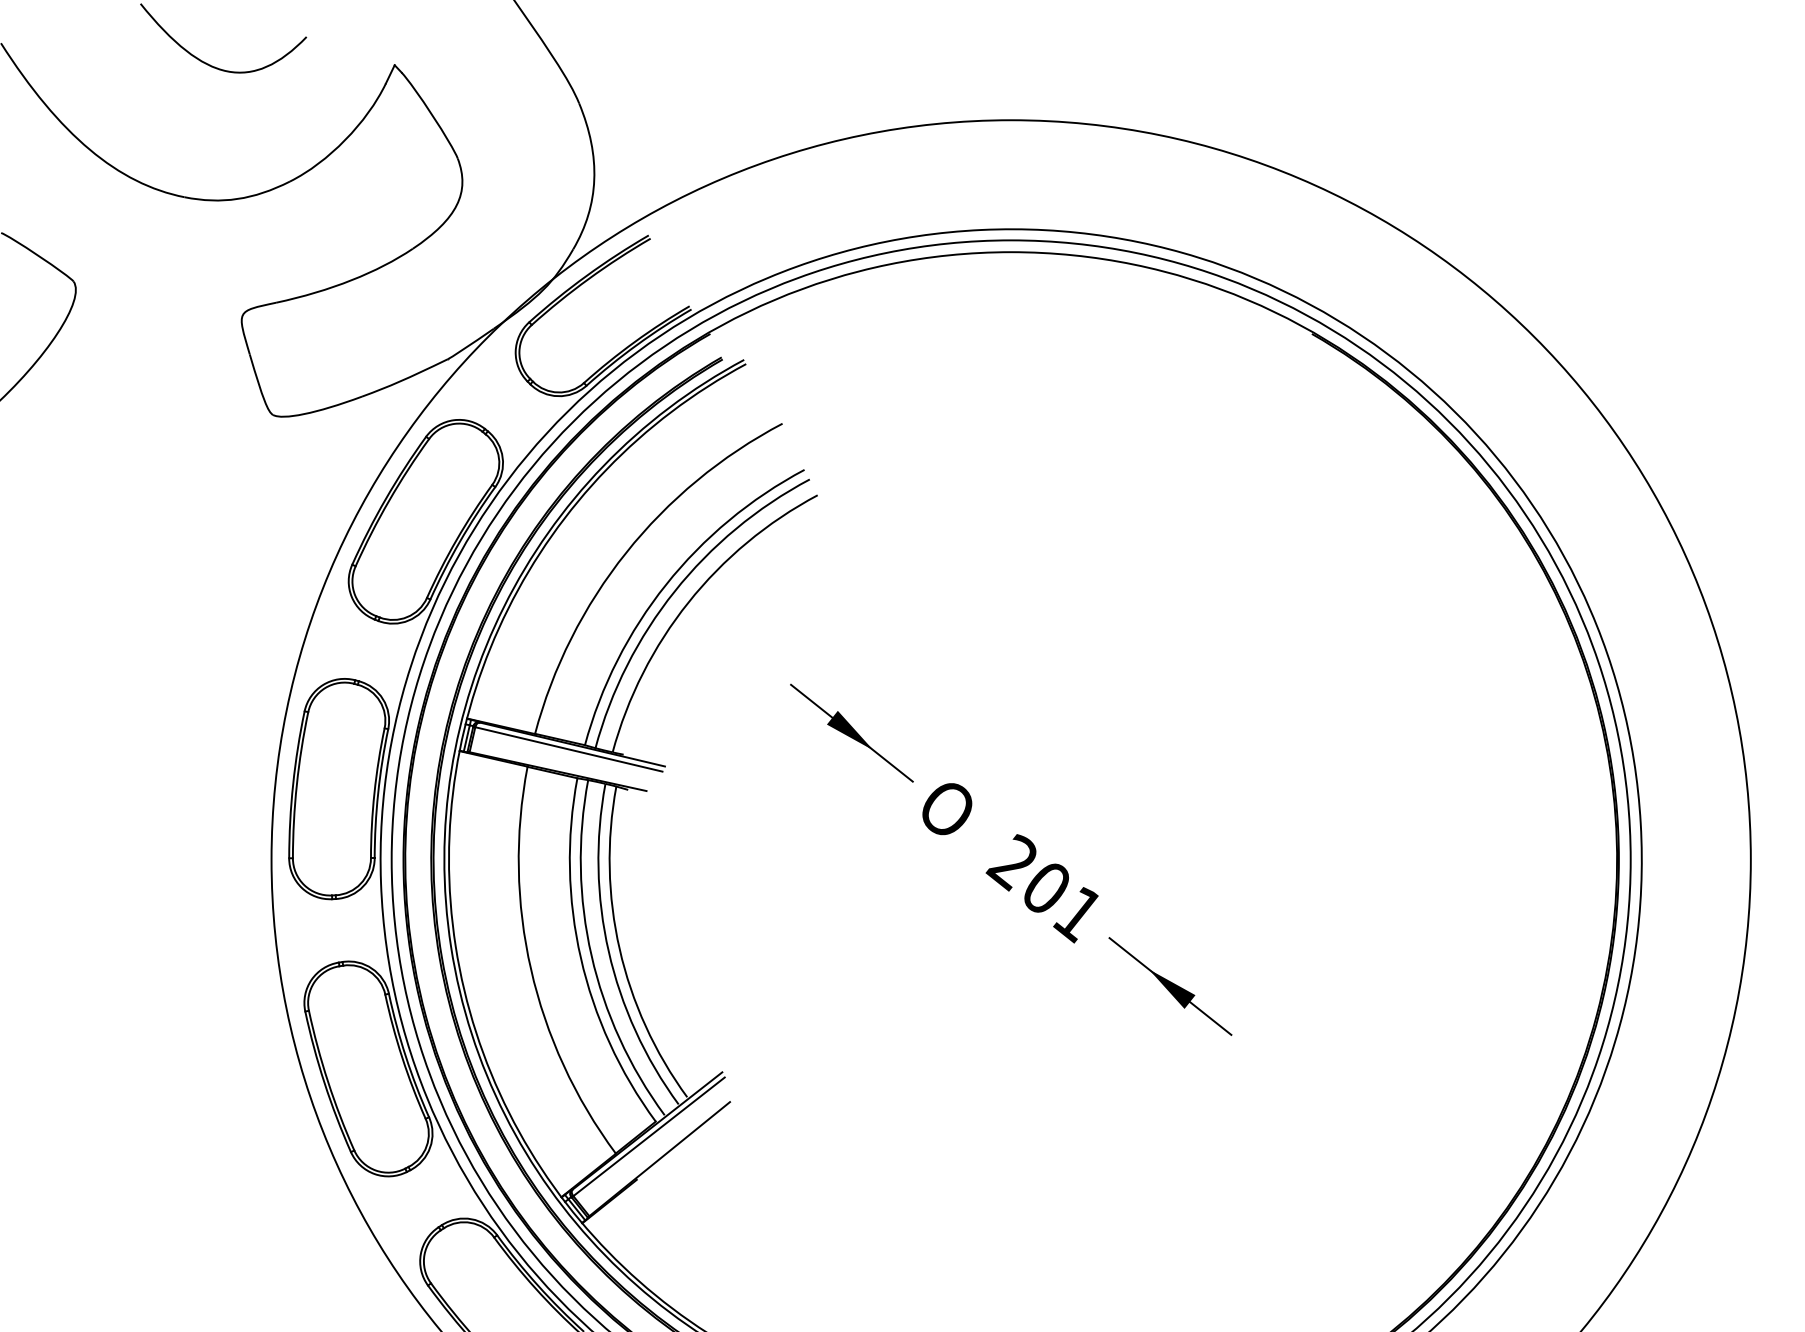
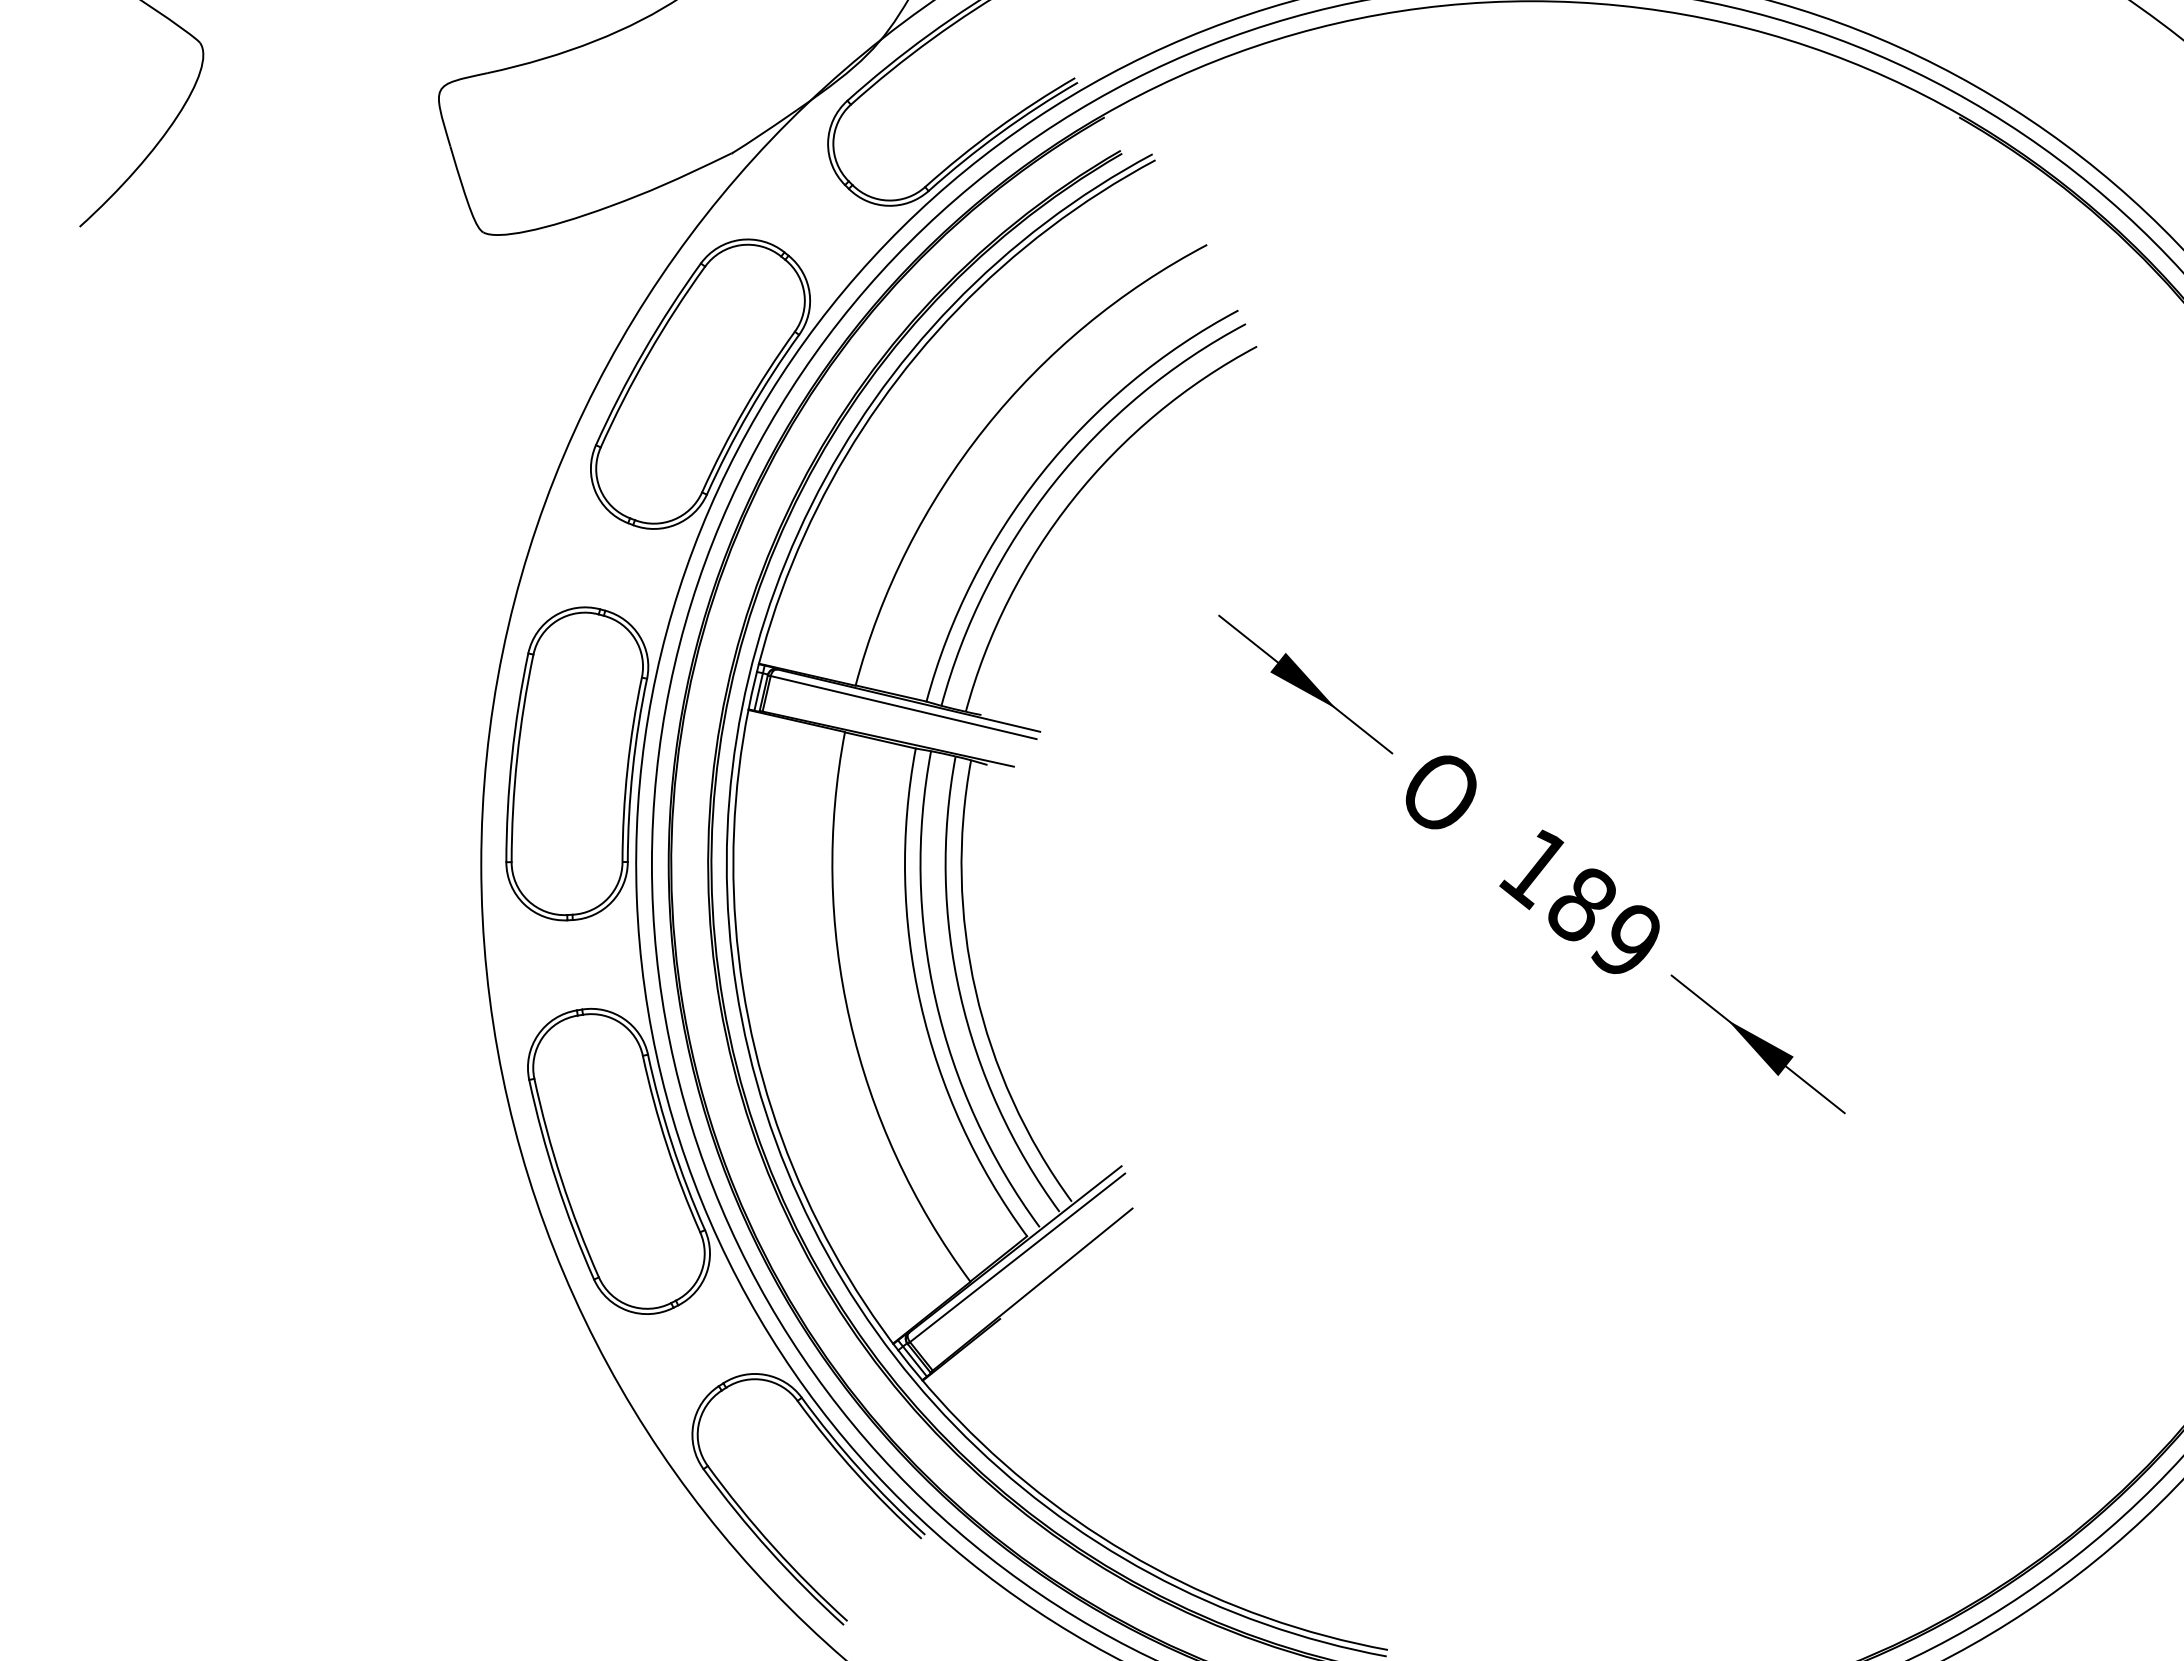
text: (1043, 888) -> (1577, 905), 201 -> 189

